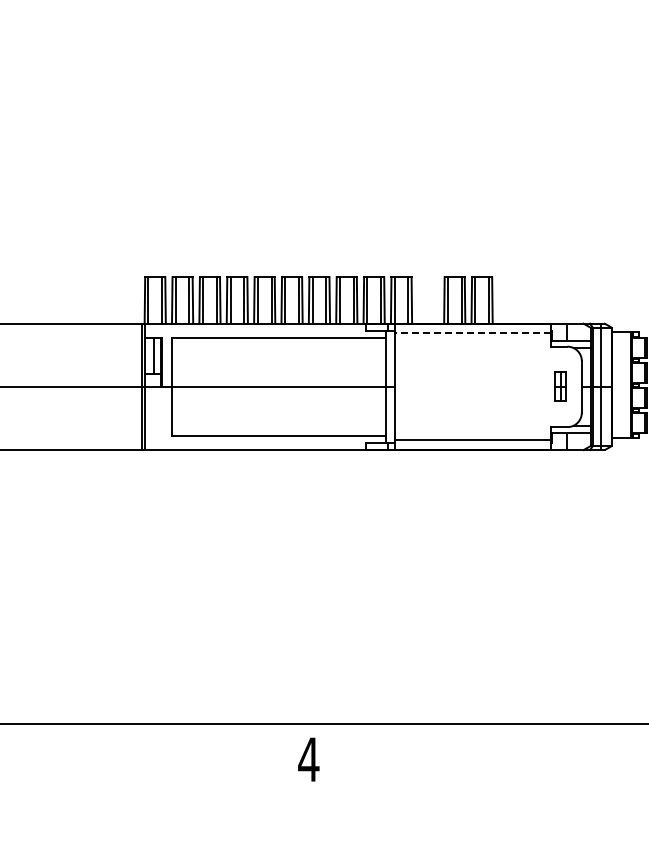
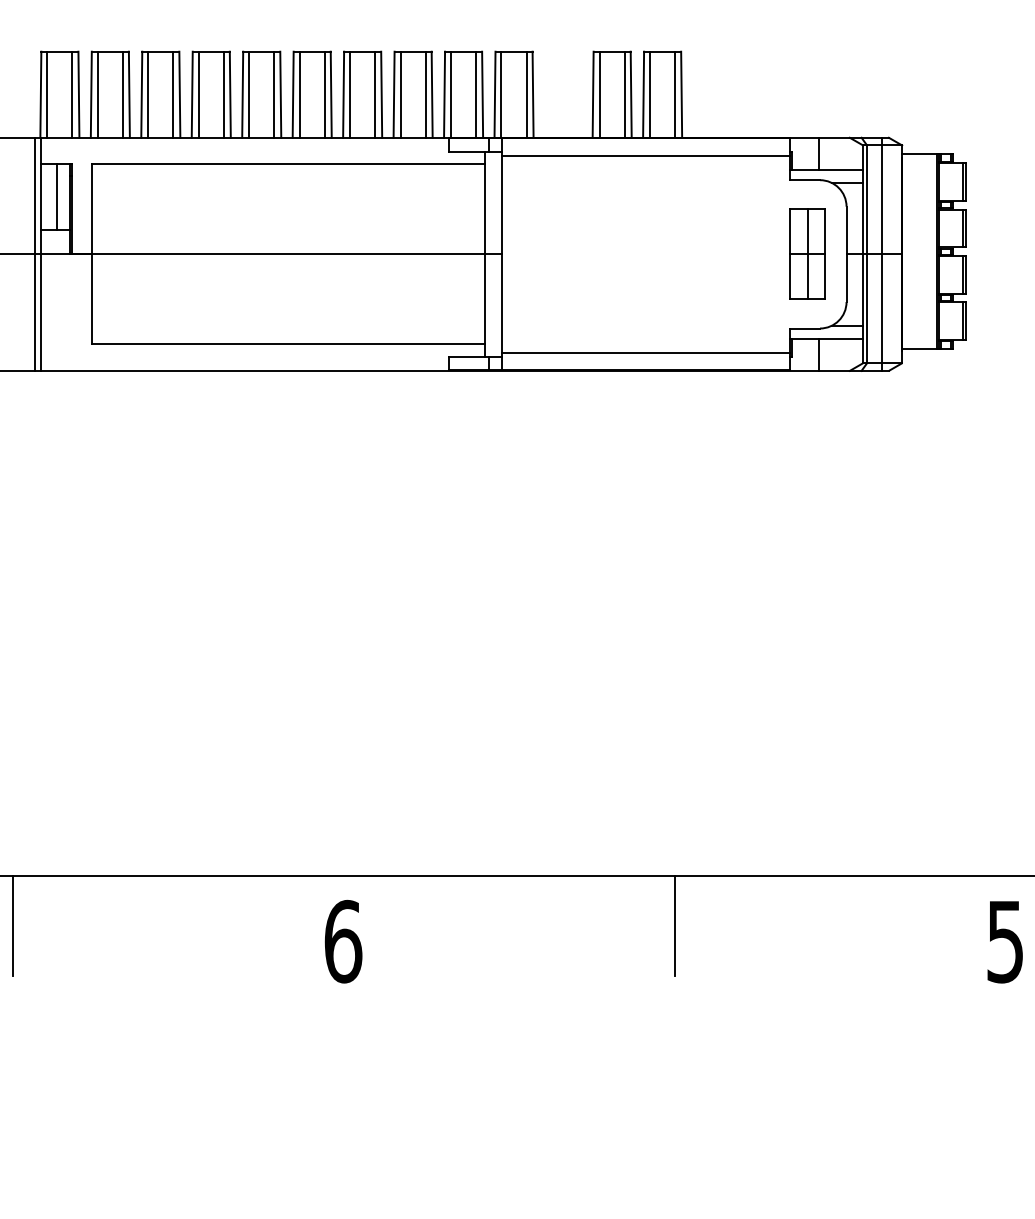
line: (473, 333) -> (646, 155), dashed -> solid
part: (560, 386) -> (807, 253), size x1.67
line: (129, 751) -> (12, 926), added
line: (488, 751) -> (674, 926), added
text: (308, 759) -> (342, 941), 4 -> 6

